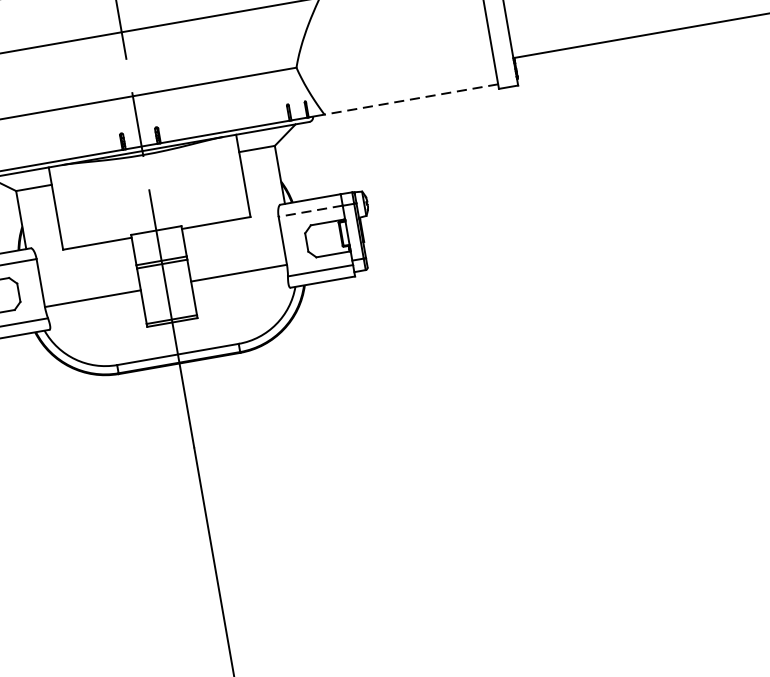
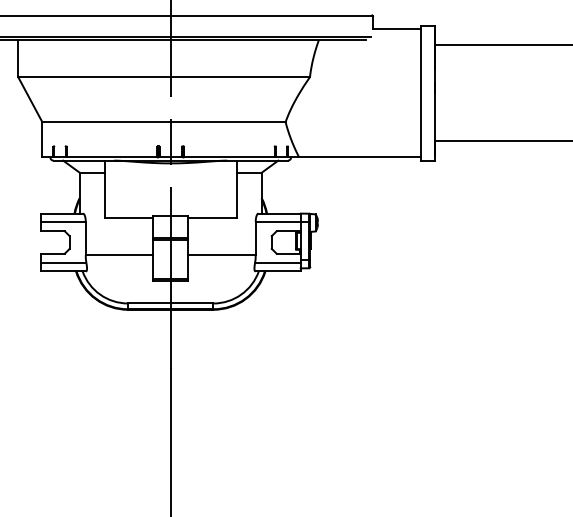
line: (411, 99) -> (360, 157), dashed -> solid
line: (311, 210) -> (278, 221), dashed -> solid

